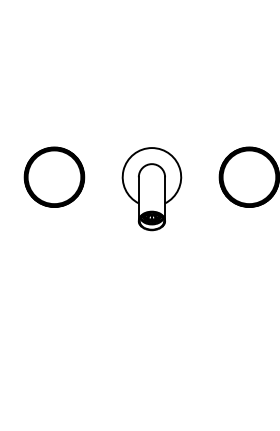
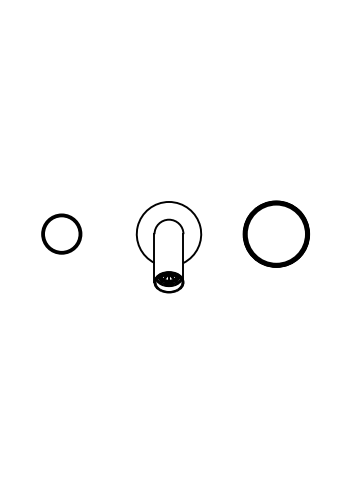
part: (54, 176) -> (61, 233), size x0.6

